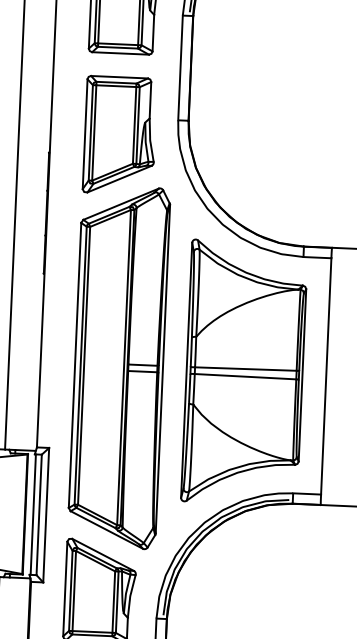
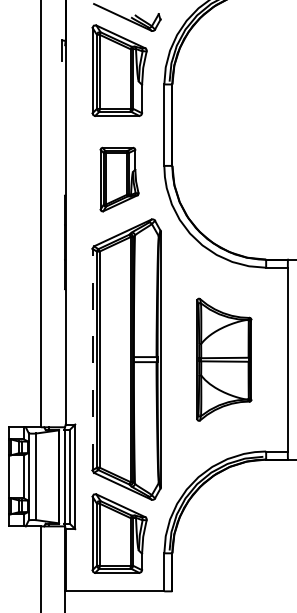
part: (119, 135) -> (119, 179), size x0.7
line: (75, 365) -> (92, 359), solid -> dashed
part: (244, 372) -> (224, 359), size x0.6

